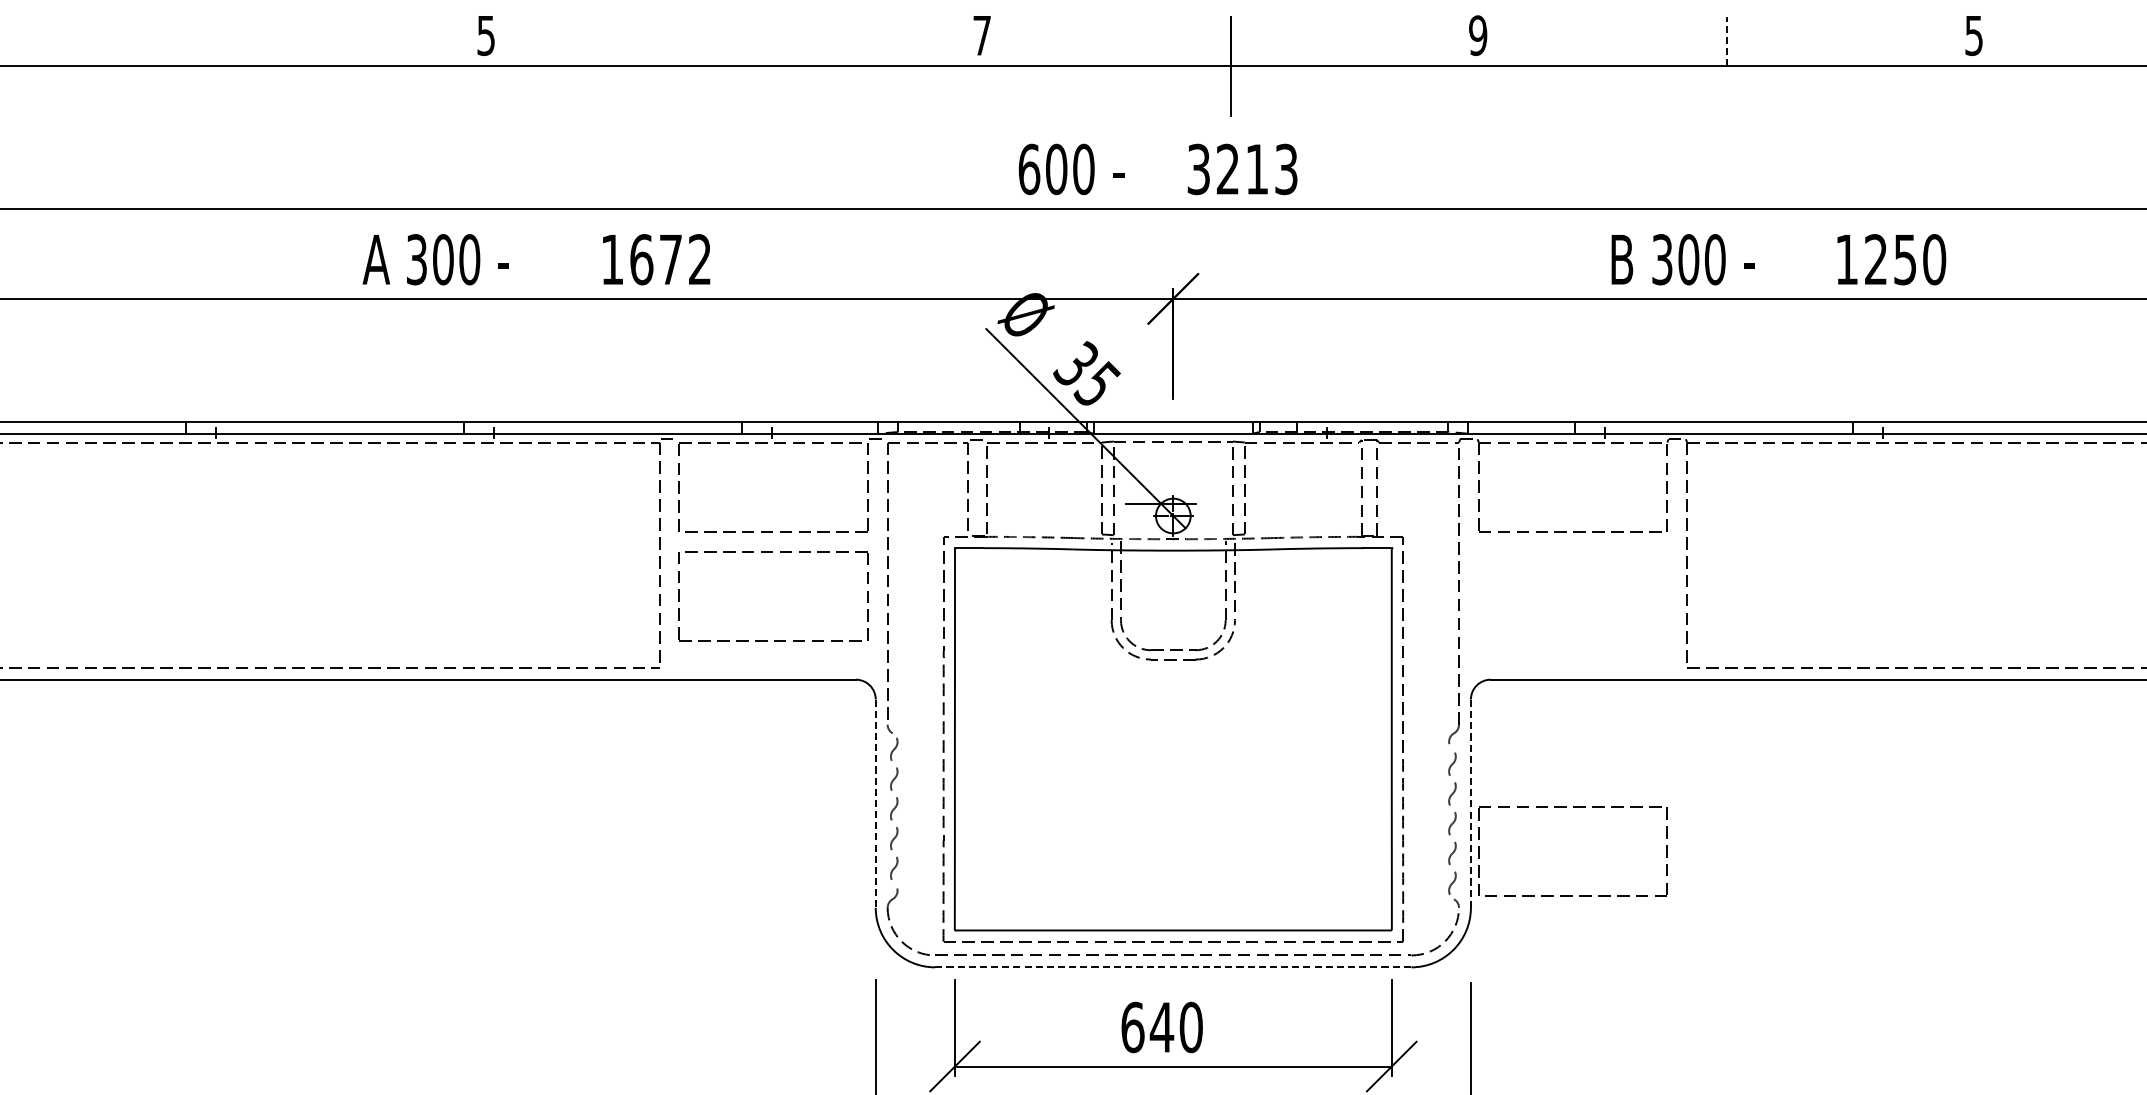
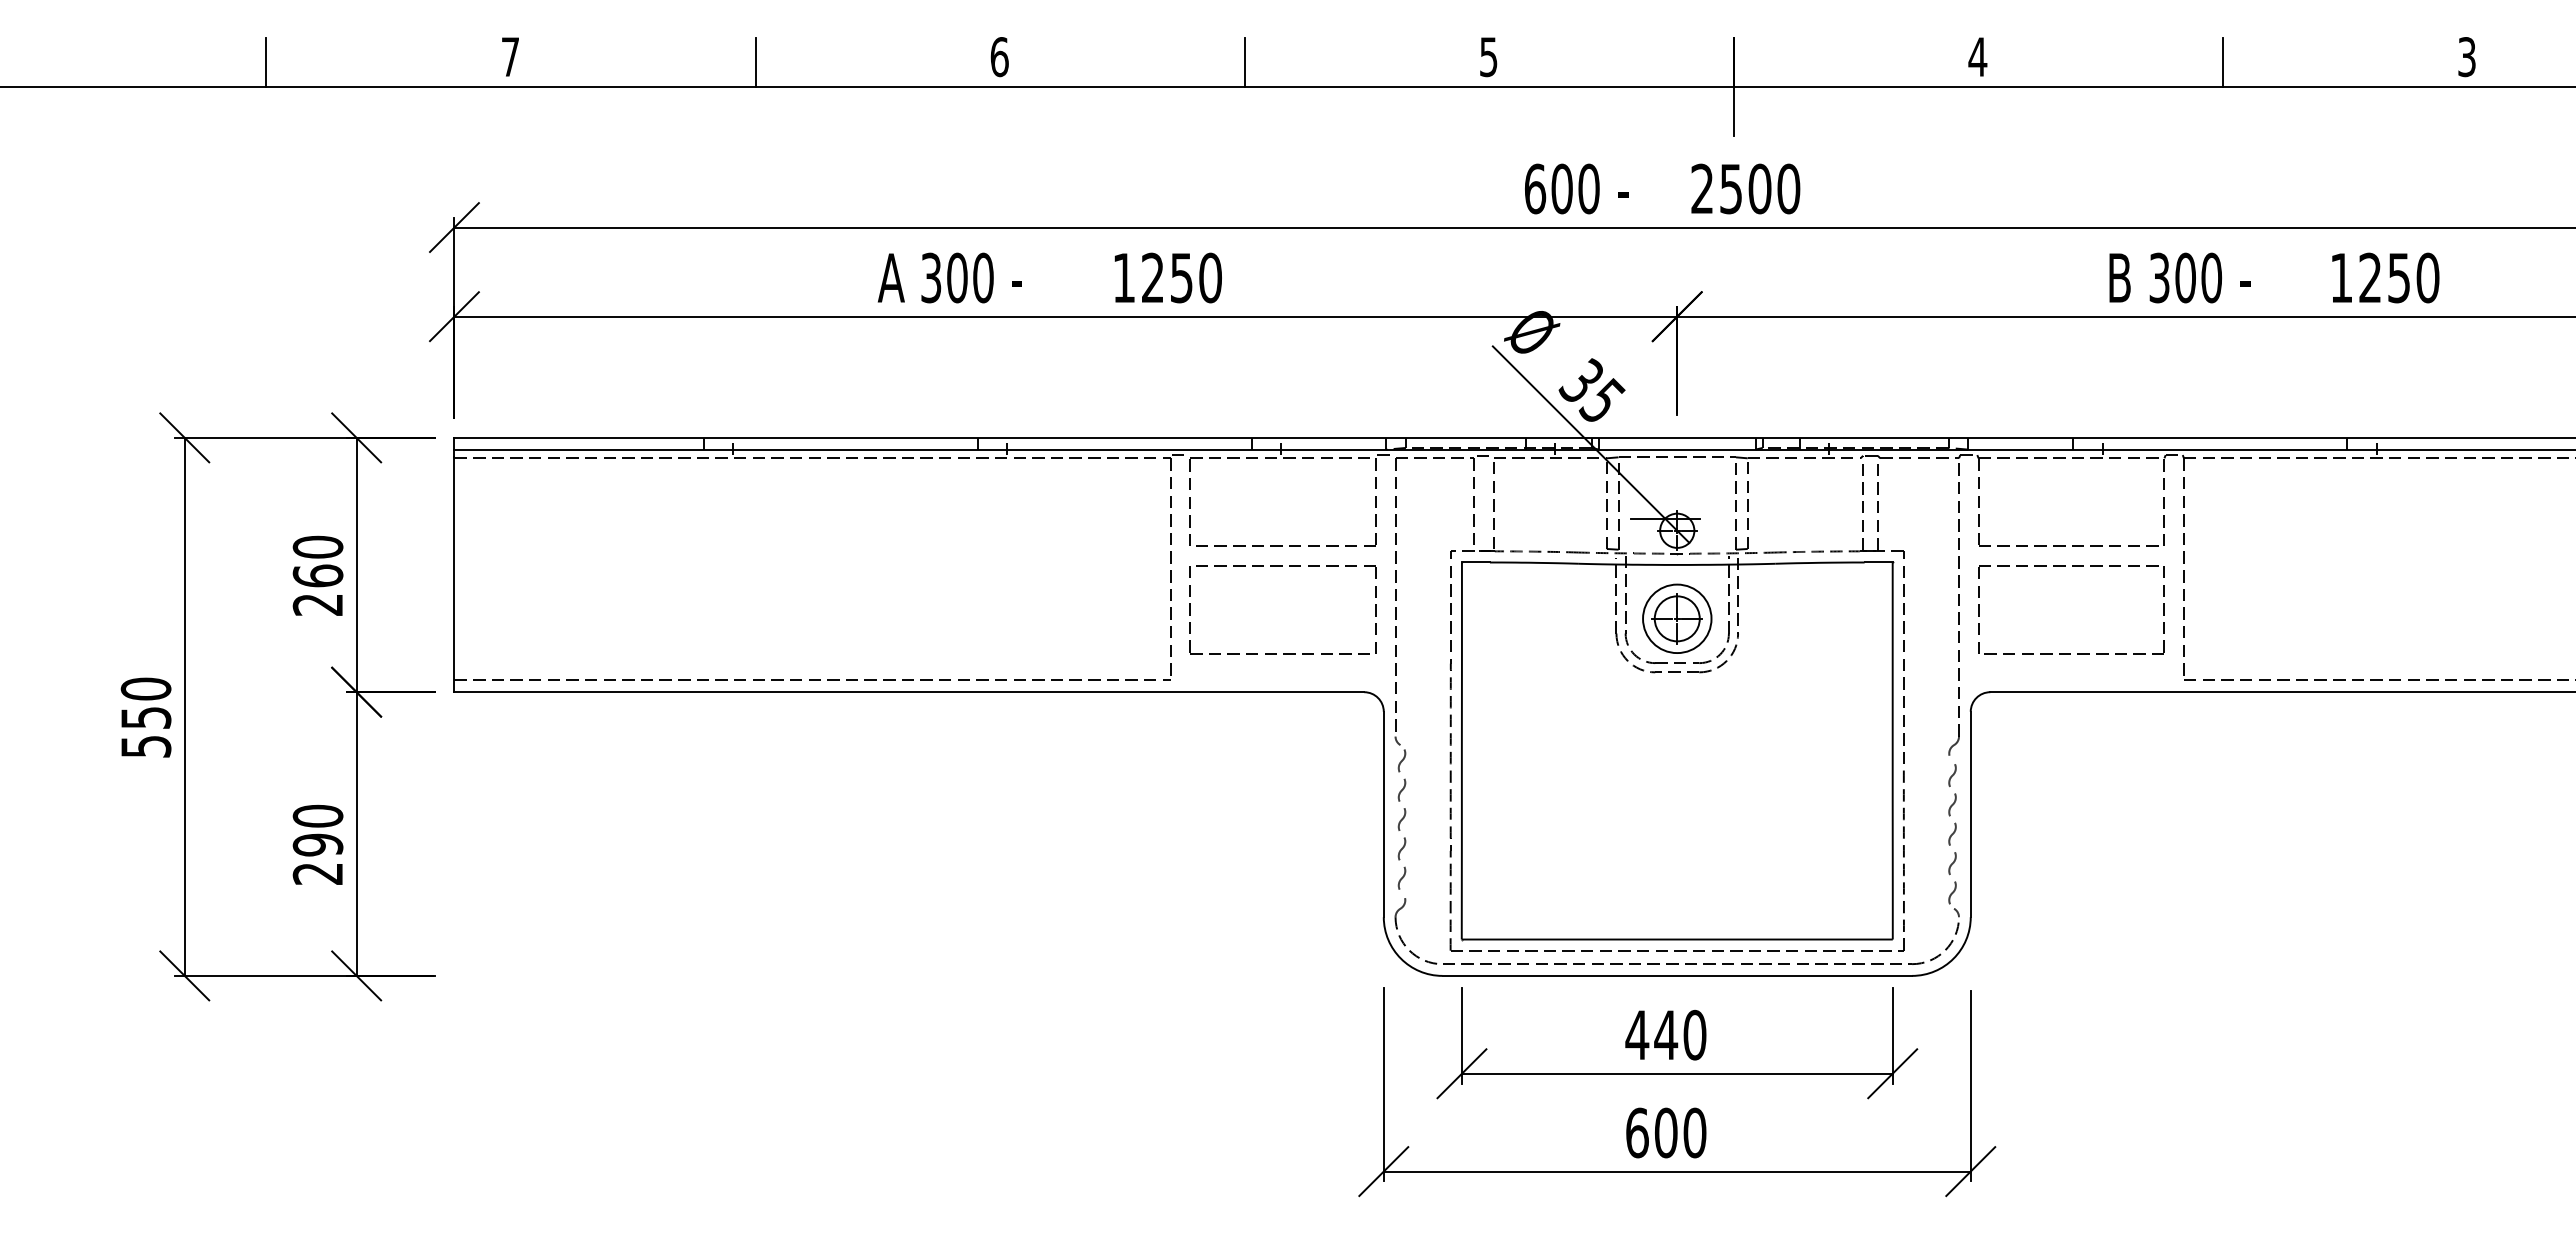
text: (1973, 35) -> (2466, 56), 5 -> 3
text: (486, 36) -> (999, 57), 5 -> 6
text: (981, 36) -> (1488, 57), 7 -> 5
text: (1477, 36) -> (1977, 57), 9 -> 4
line: (238, 41) -> (755, 62), added
line: (734, 41) -> (1244, 62), added
line: (1726, 41) -> (2222, 62), dashed -> solid
text: (1242, 168) -> (1745, 188), 3213 -> 2500
text: (670, 259) -> (1181, 277), 1672 -> 1250
part: (1173, 604) -> (1677, 618), added
line: (875, 803) -> (1383, 814), dashed -> solid
line: (1470, 803) -> (1970, 814), dashed -> solid
part: (1574, 807) -> (2072, 566), moved
line: (1173, 966) -> (1677, 975), dashed -> solid
text: (1133, 1026) -> (1637, 1034), 640 -> 440

